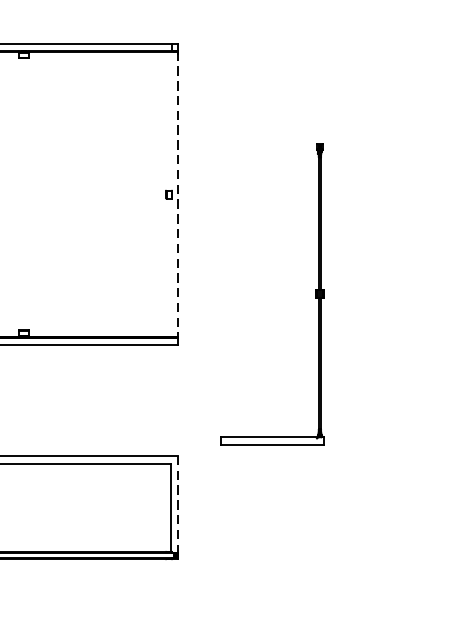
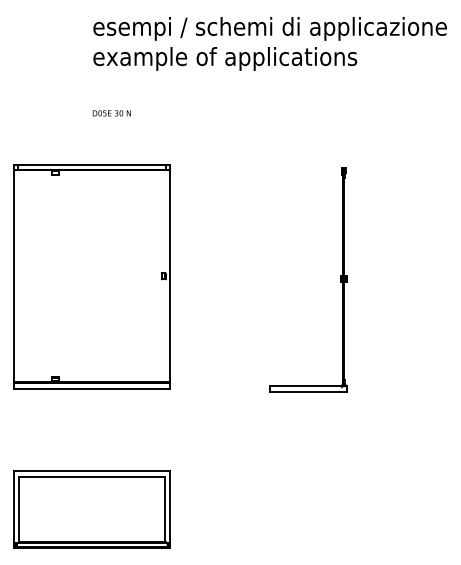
line: (176, 194) -> (169, 276), dashed -> solid
part: (315, 294) -> (340, 279), moved
line: (178, 504) -> (170, 507), dashed -> solid

